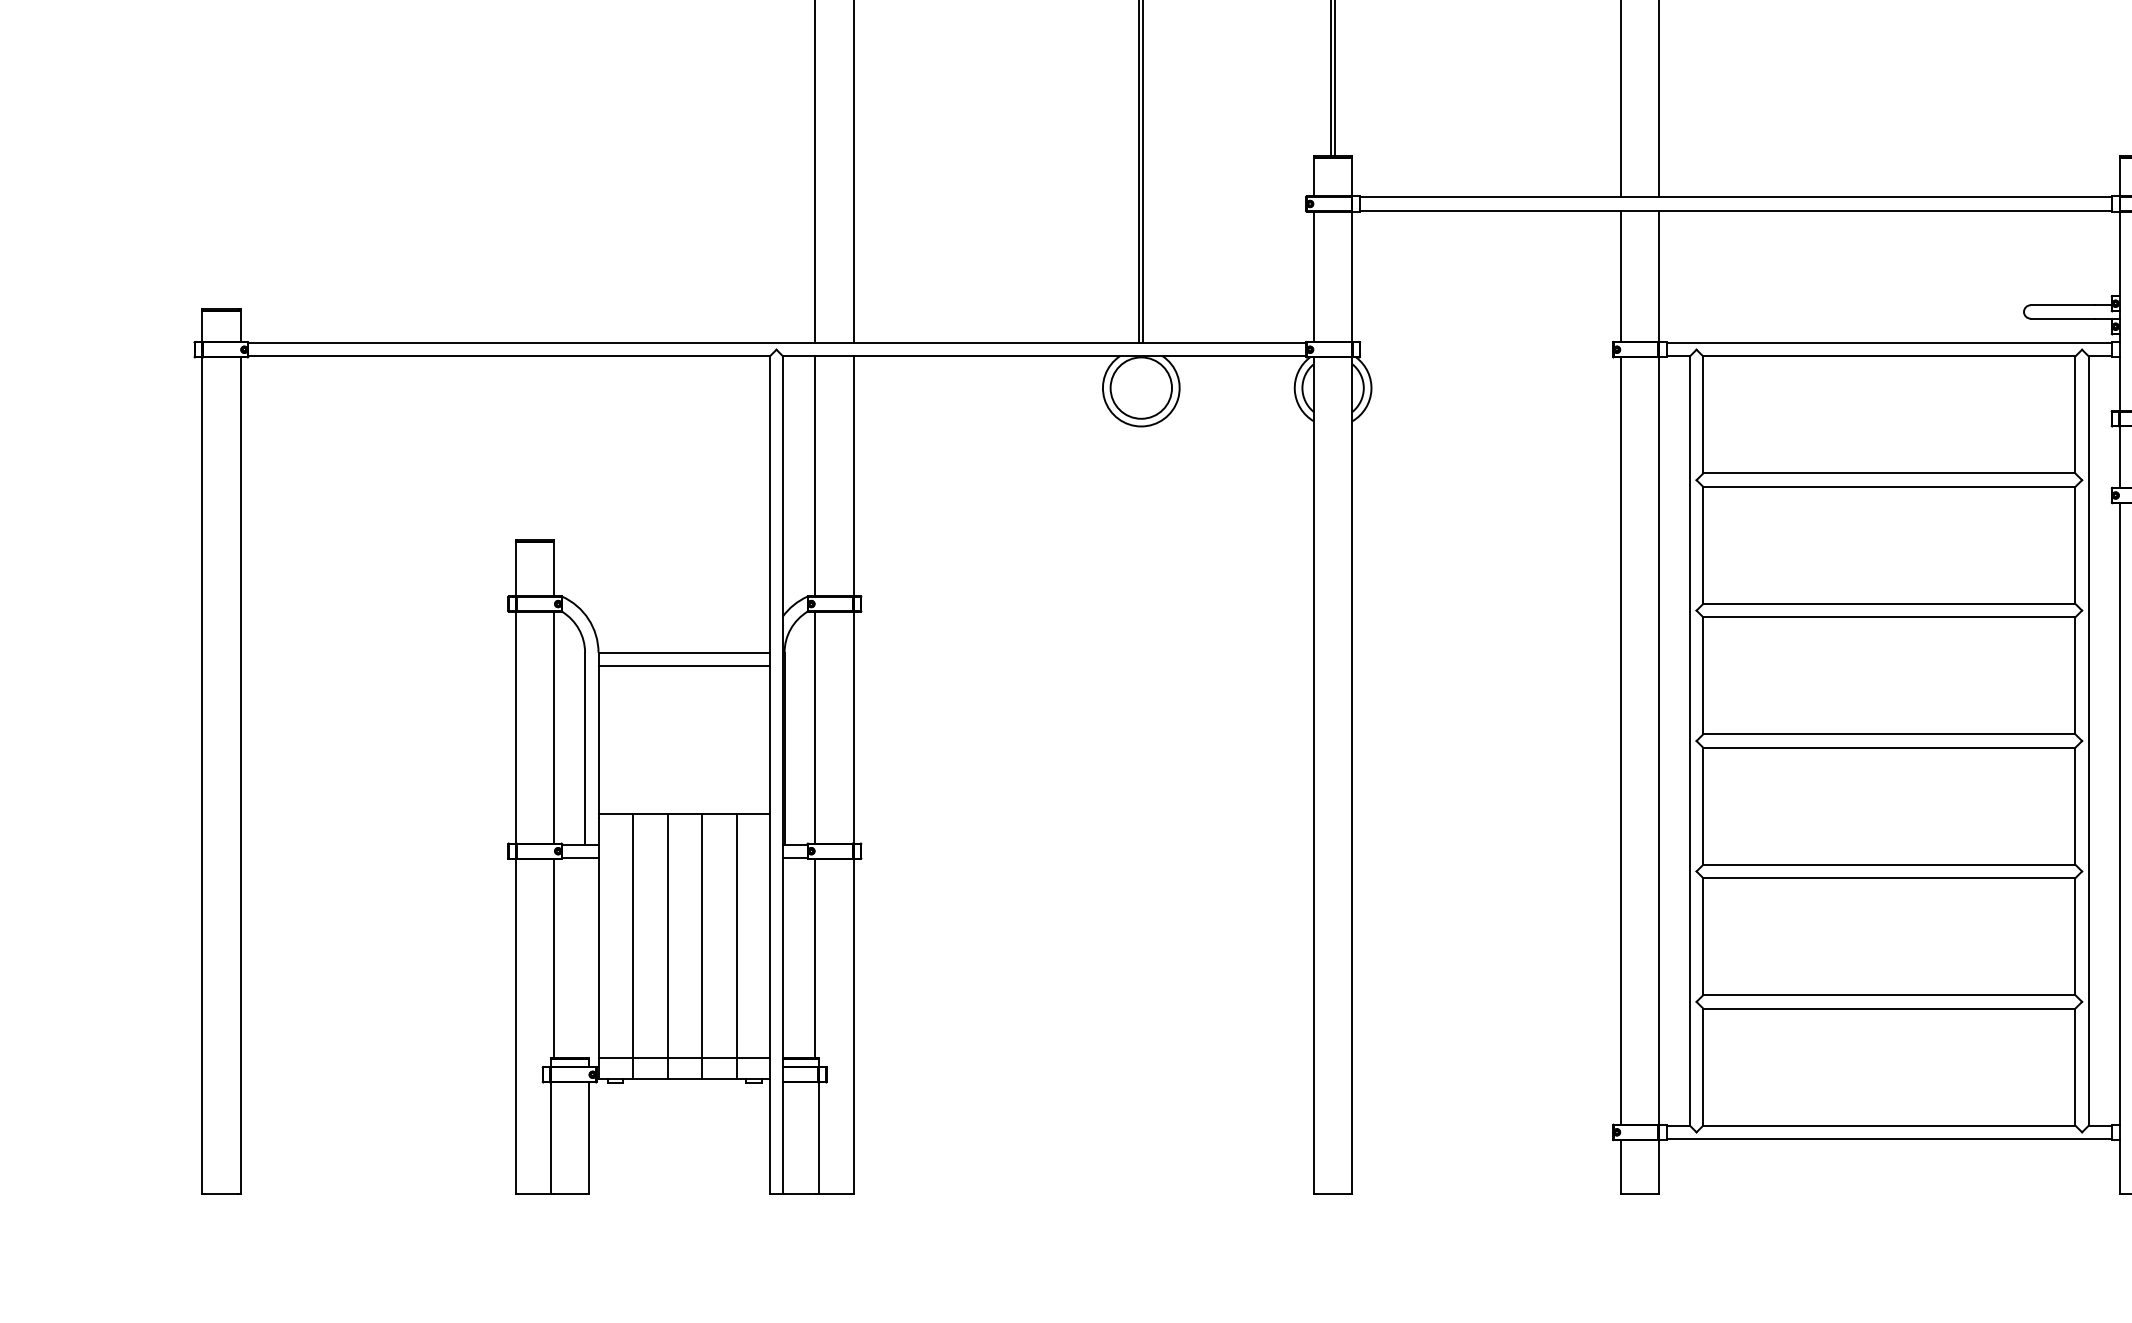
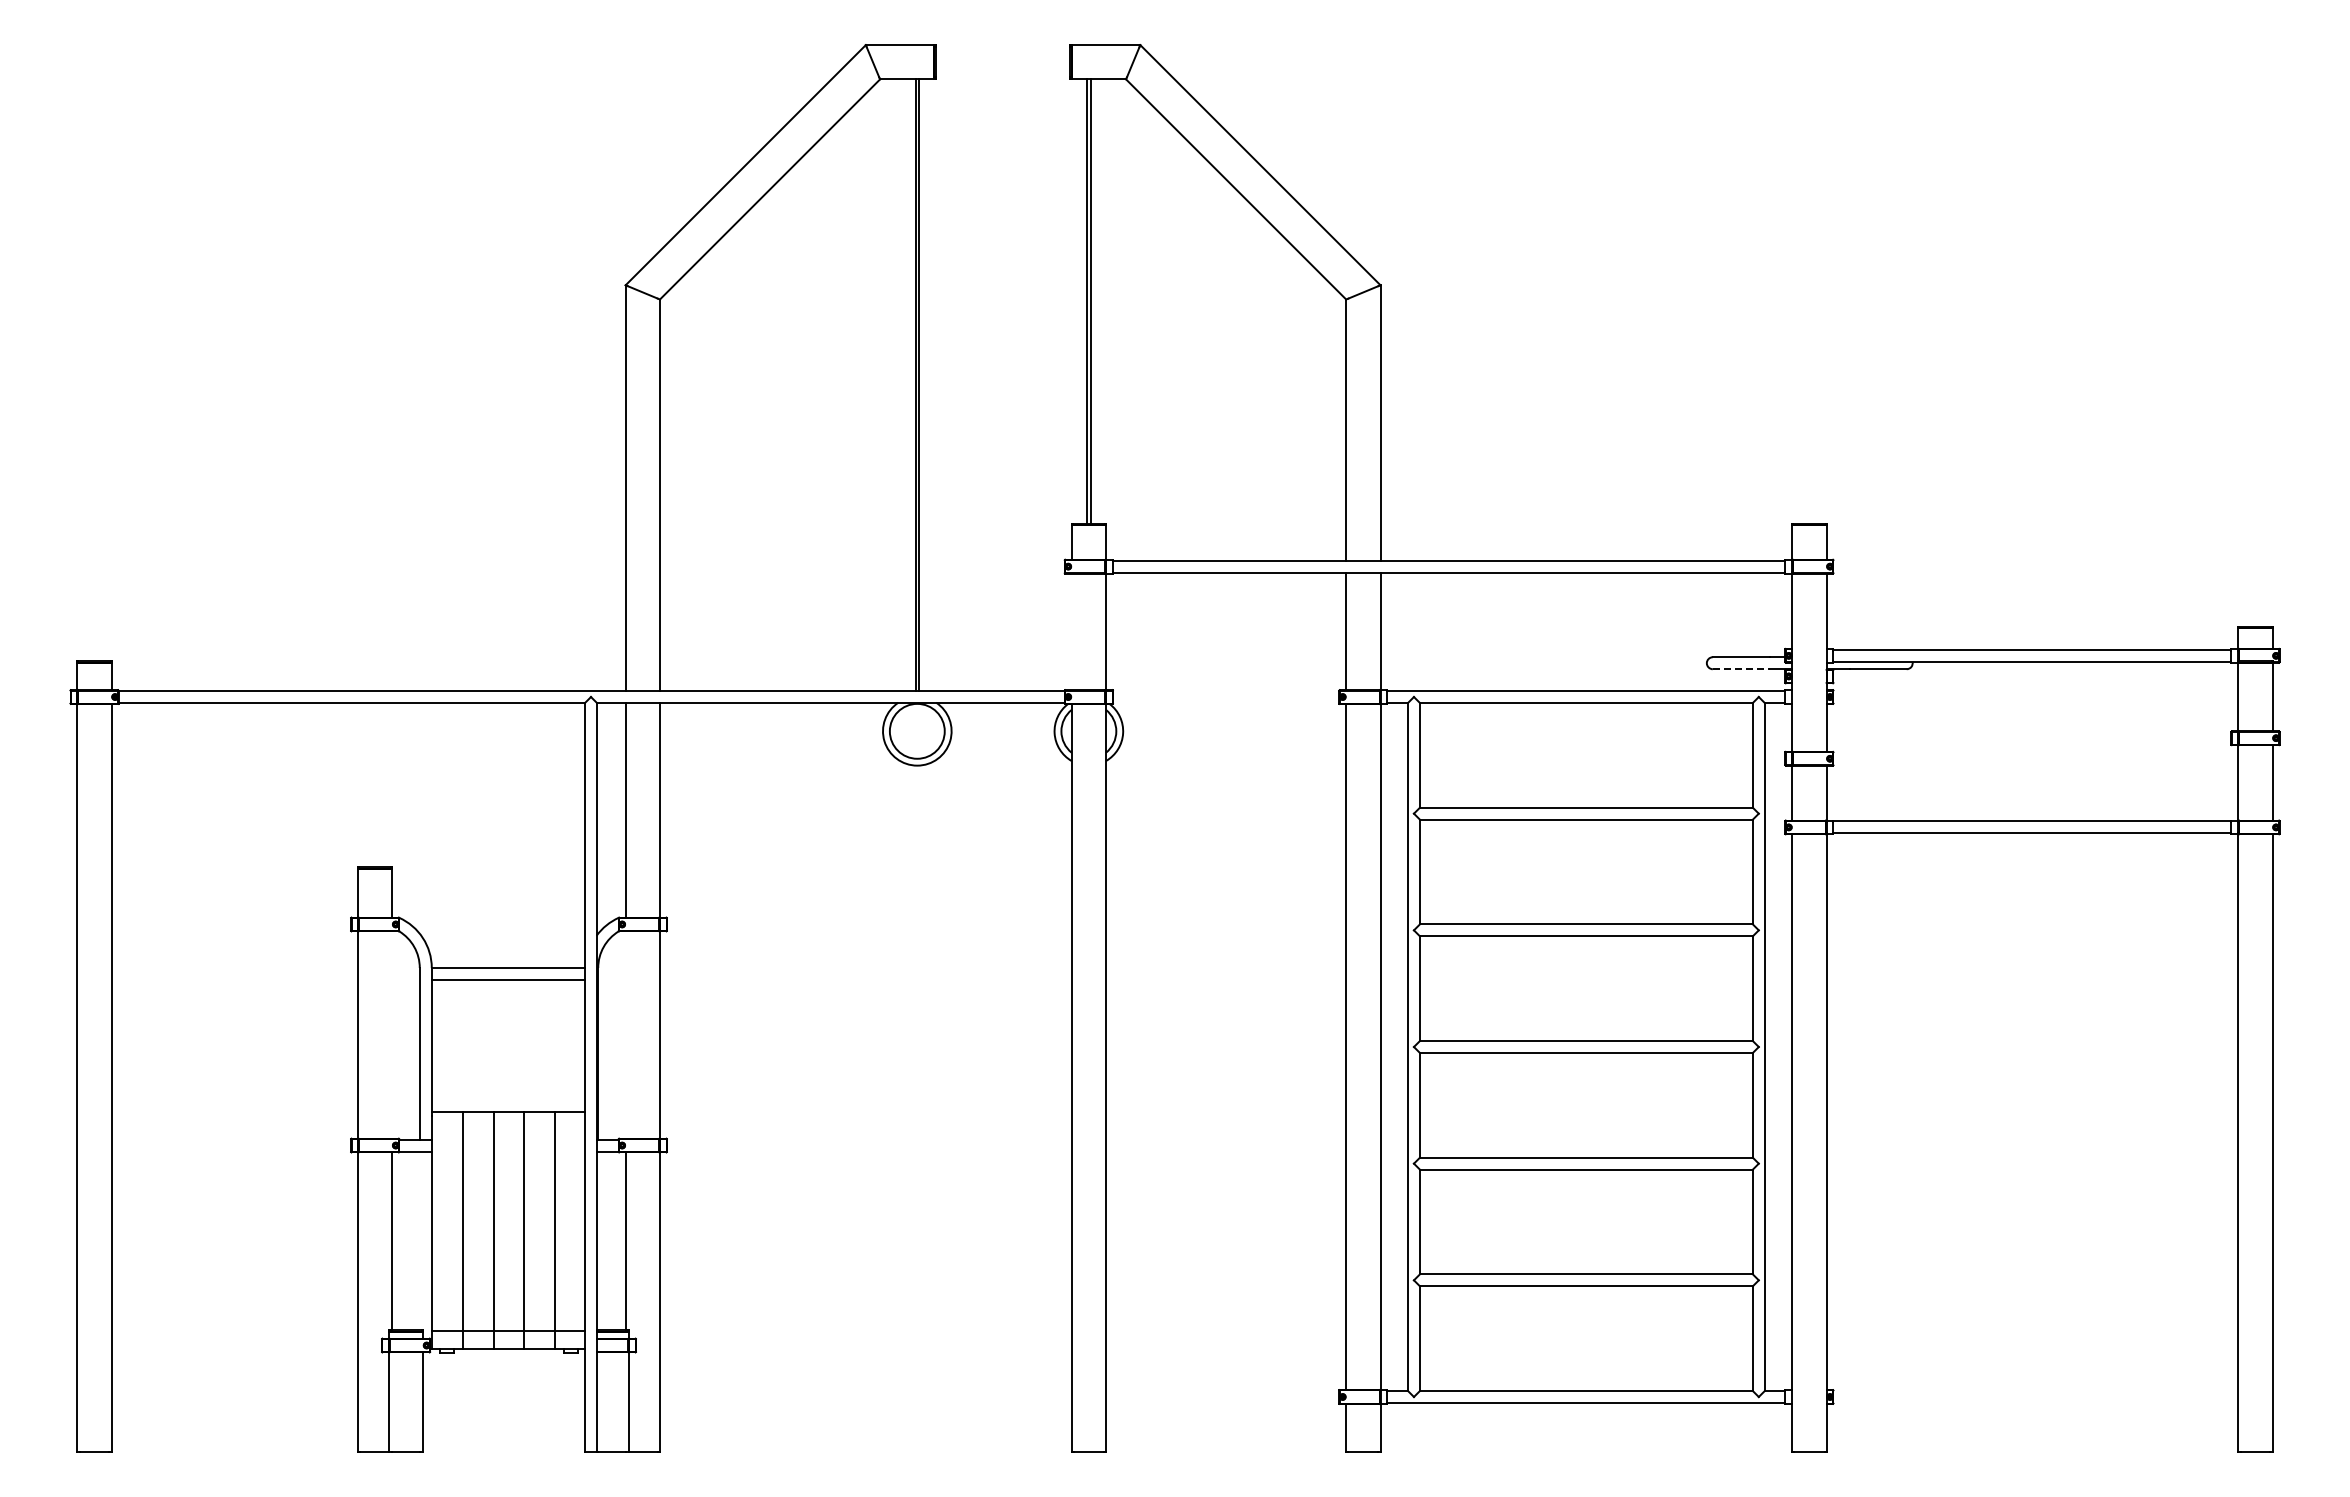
line: (1313, 276) -> (1071, 631), removed
line: (2062, 318) -> (1741, 669), solid -> dashed
line: (554, 727) -> (392, 1034), removed
line: (815, 727) -> (625, 1034), removed

